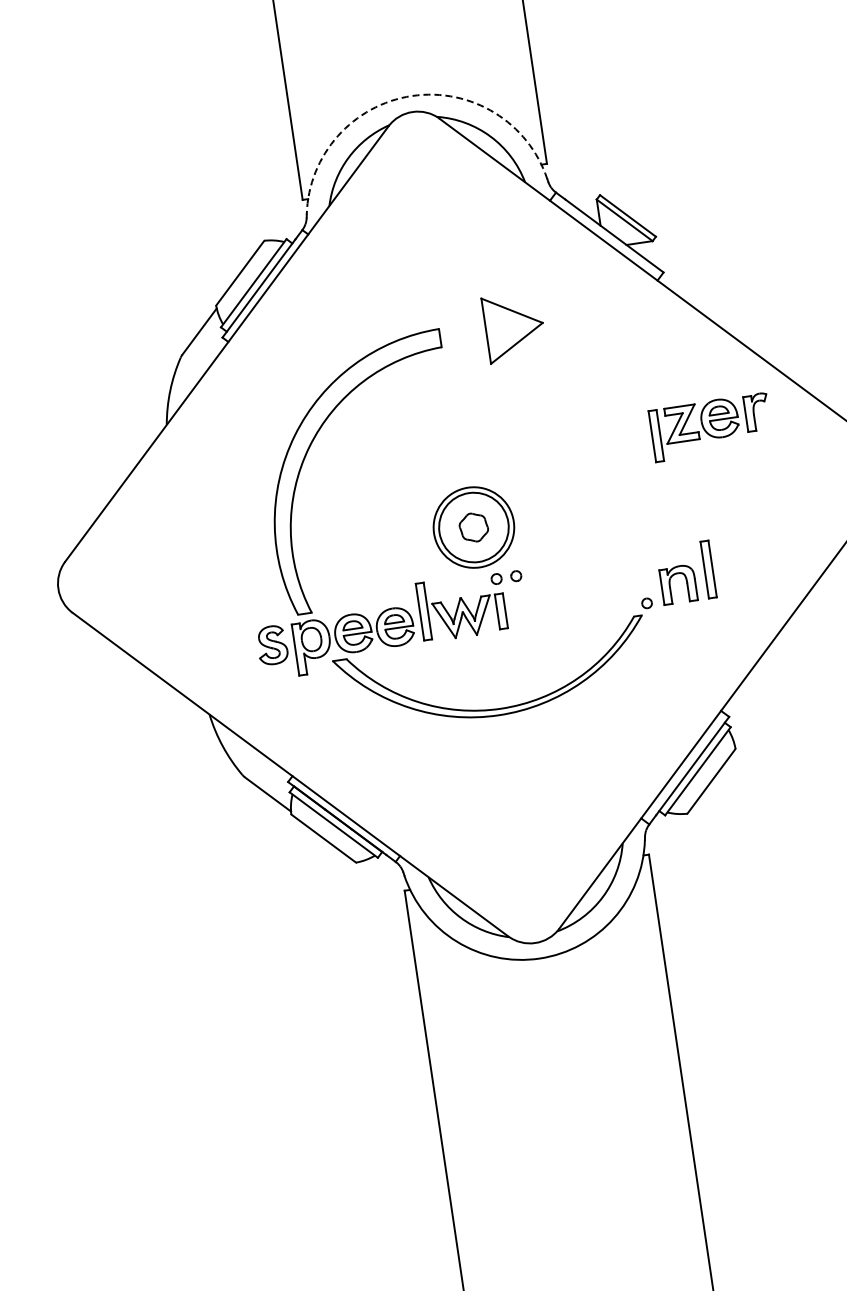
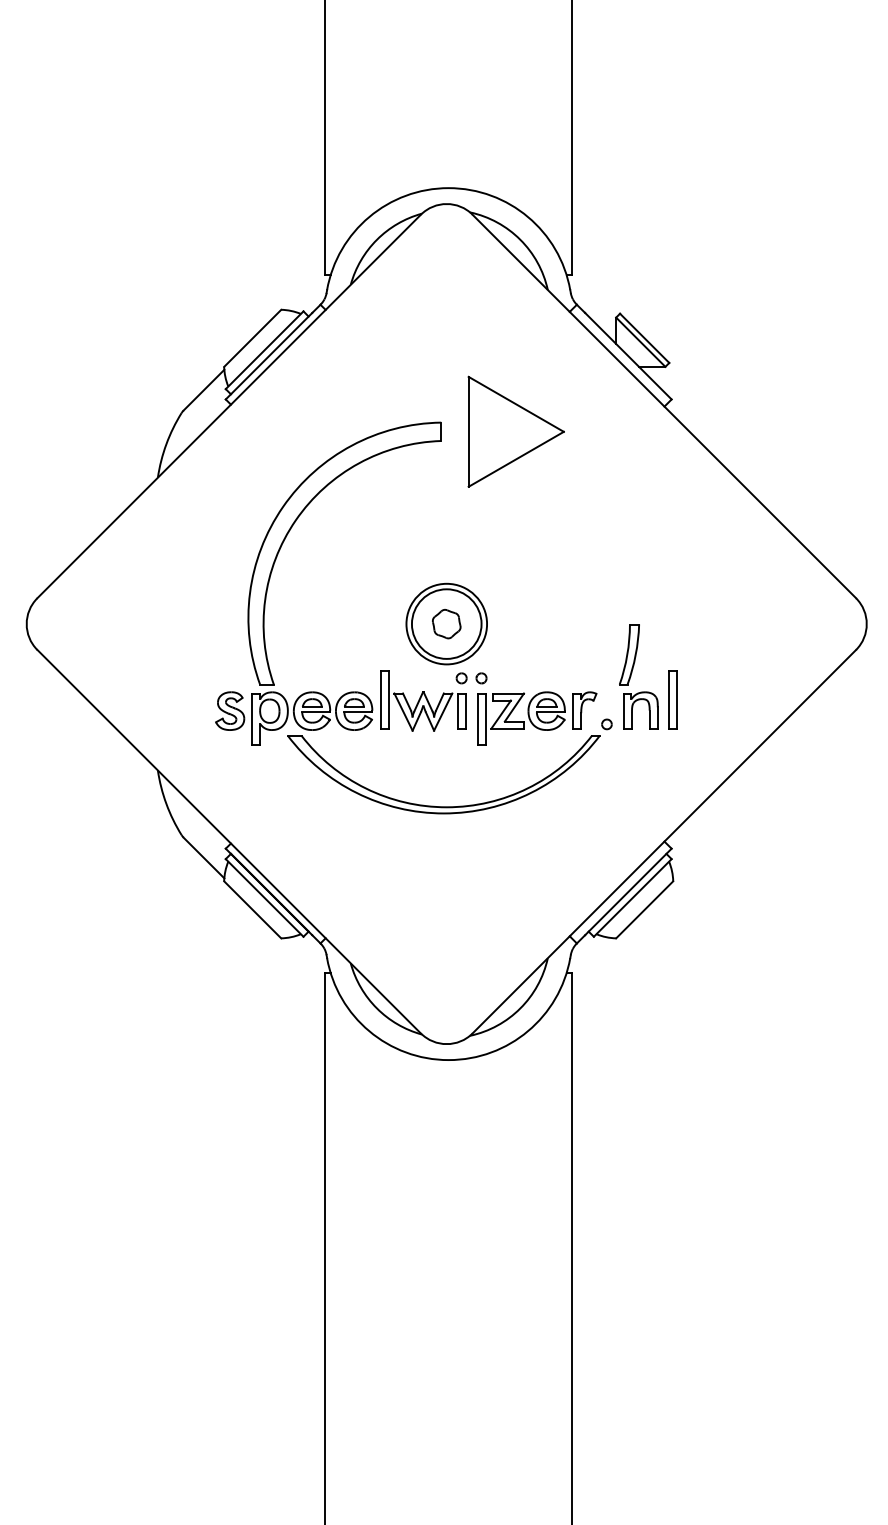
arc: (412, 96) -> (448, 188), dashed -> solid
part: (513, 326) -> (515, 431), size x1.67
part: (711, 427) -> (537, 718), moved
part: (659, 530) -> (629, 654), added

